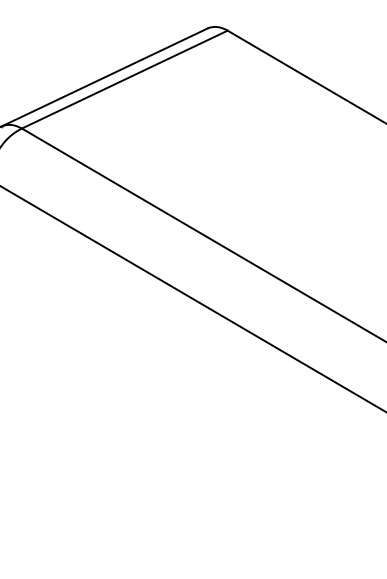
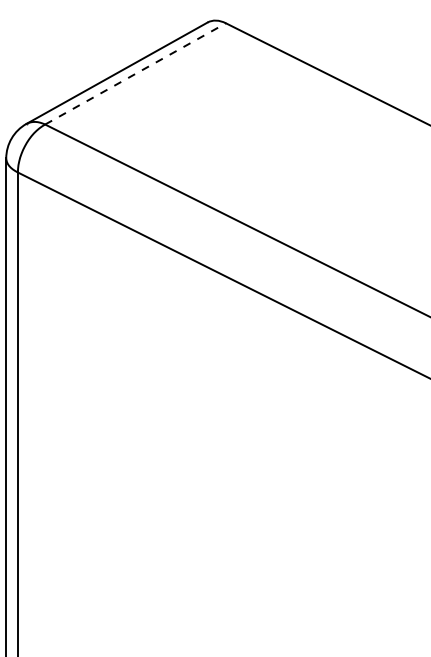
line: (124, 79) -> (135, 73), solid -> dashed

